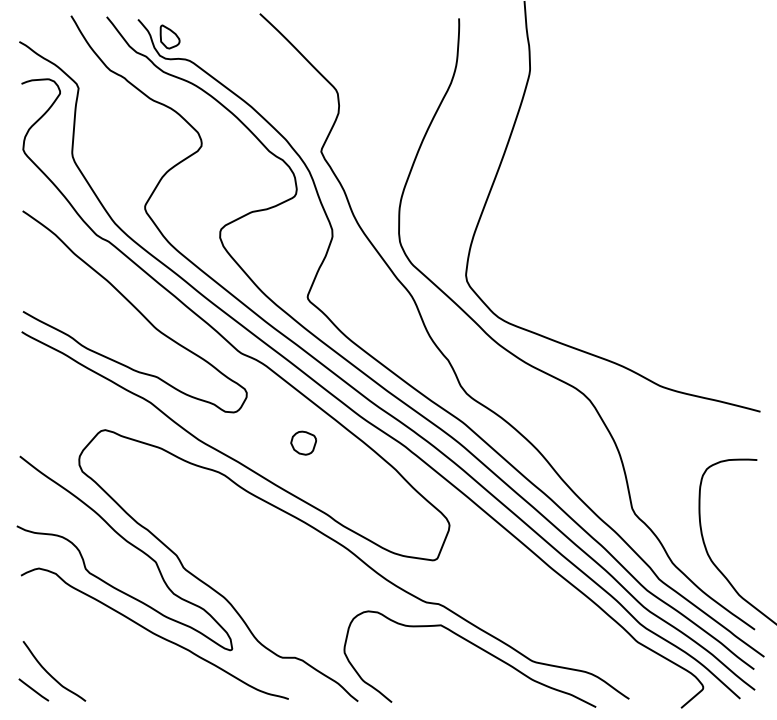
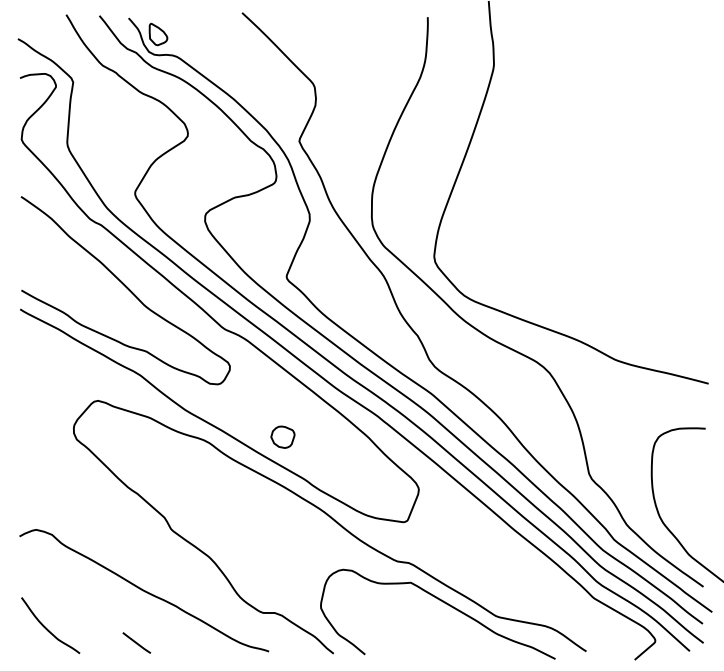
part: (303, 442) -> (282, 436), moved
curve: (129, 544) -> (120, 507), removed
line: (33, 689) -> (136, 642), moved

